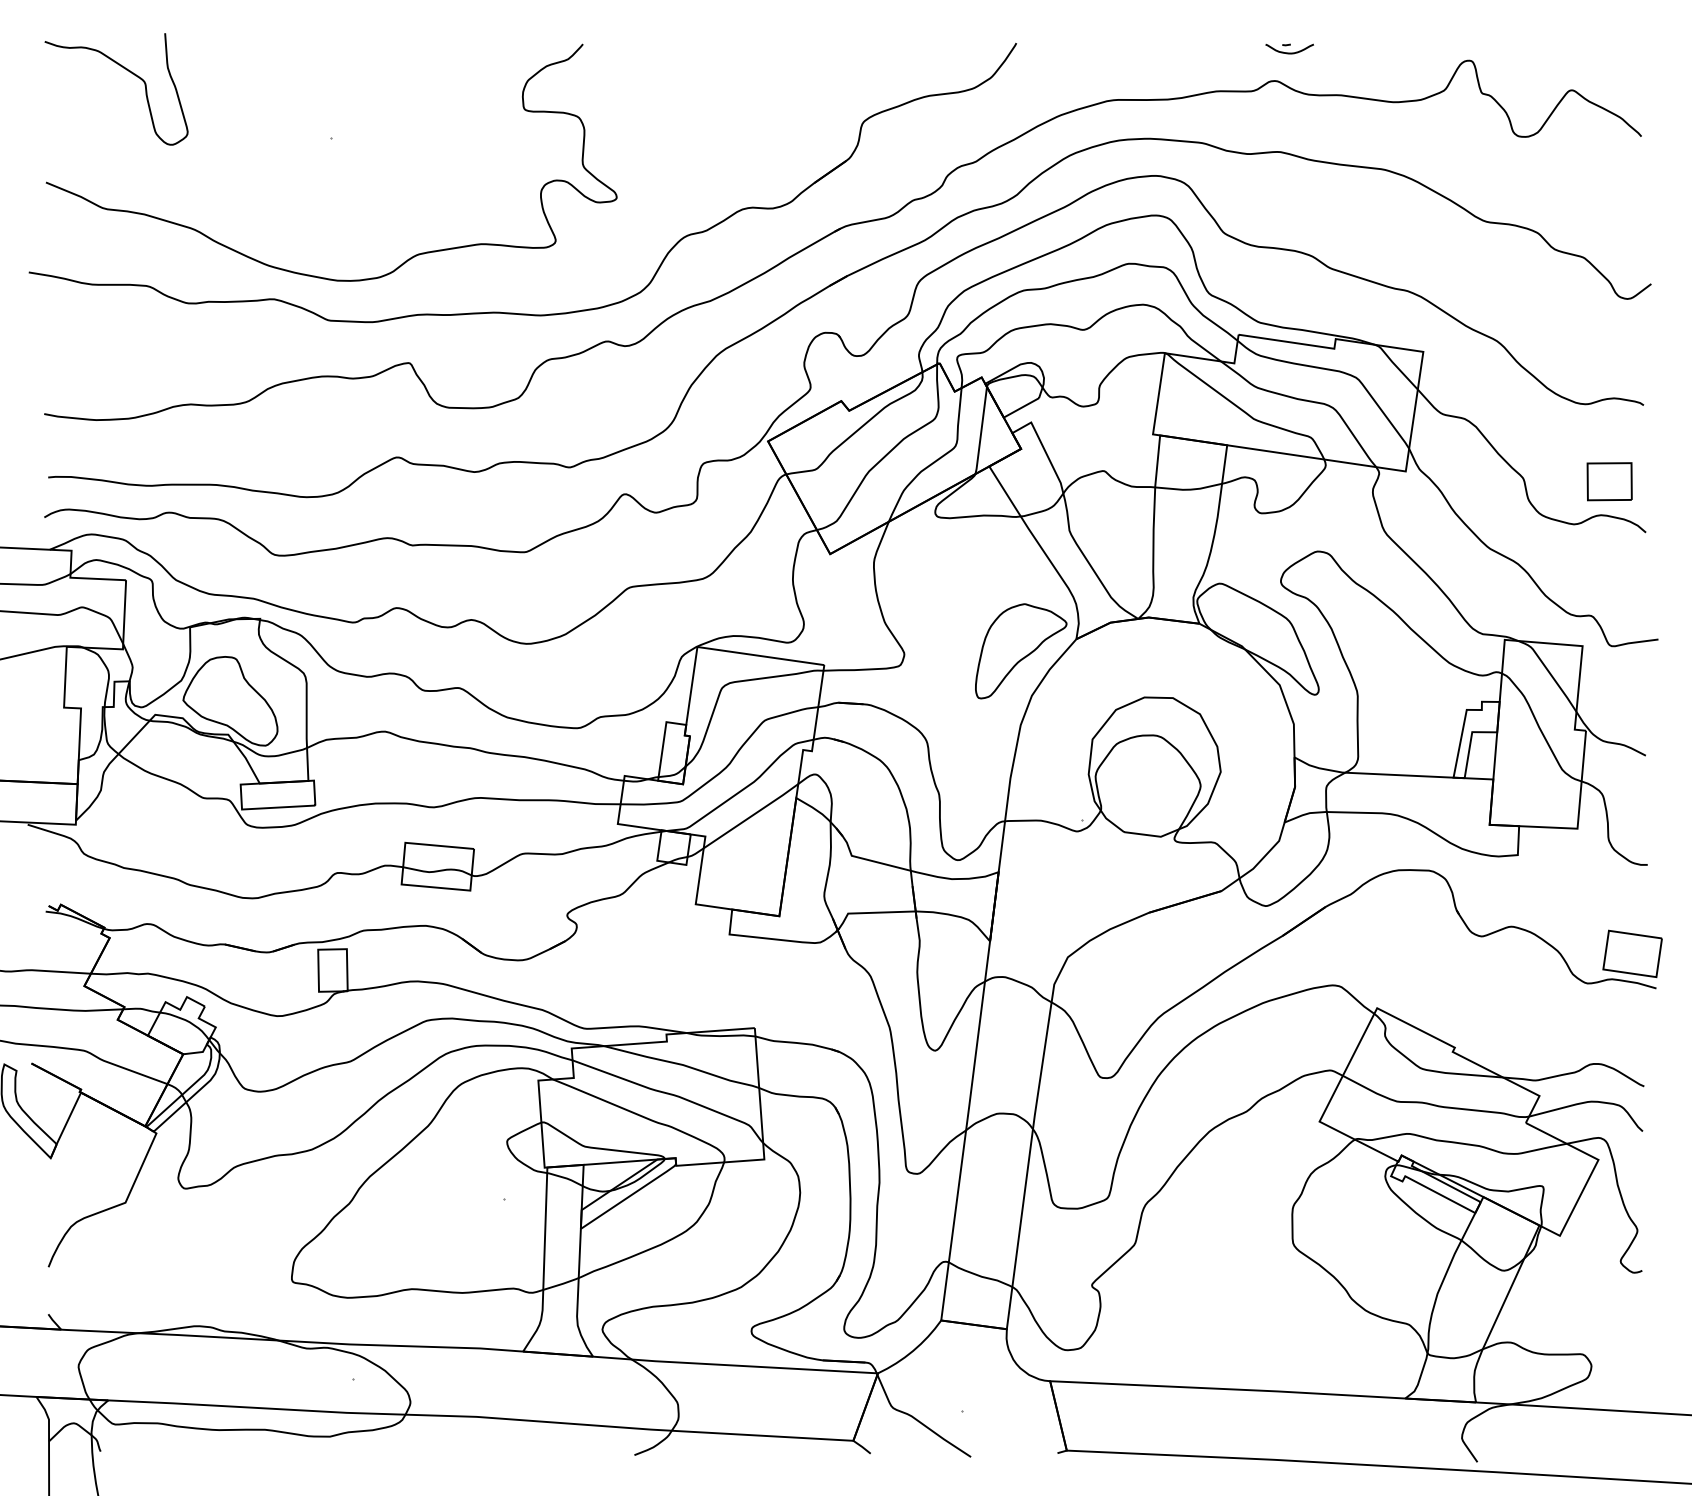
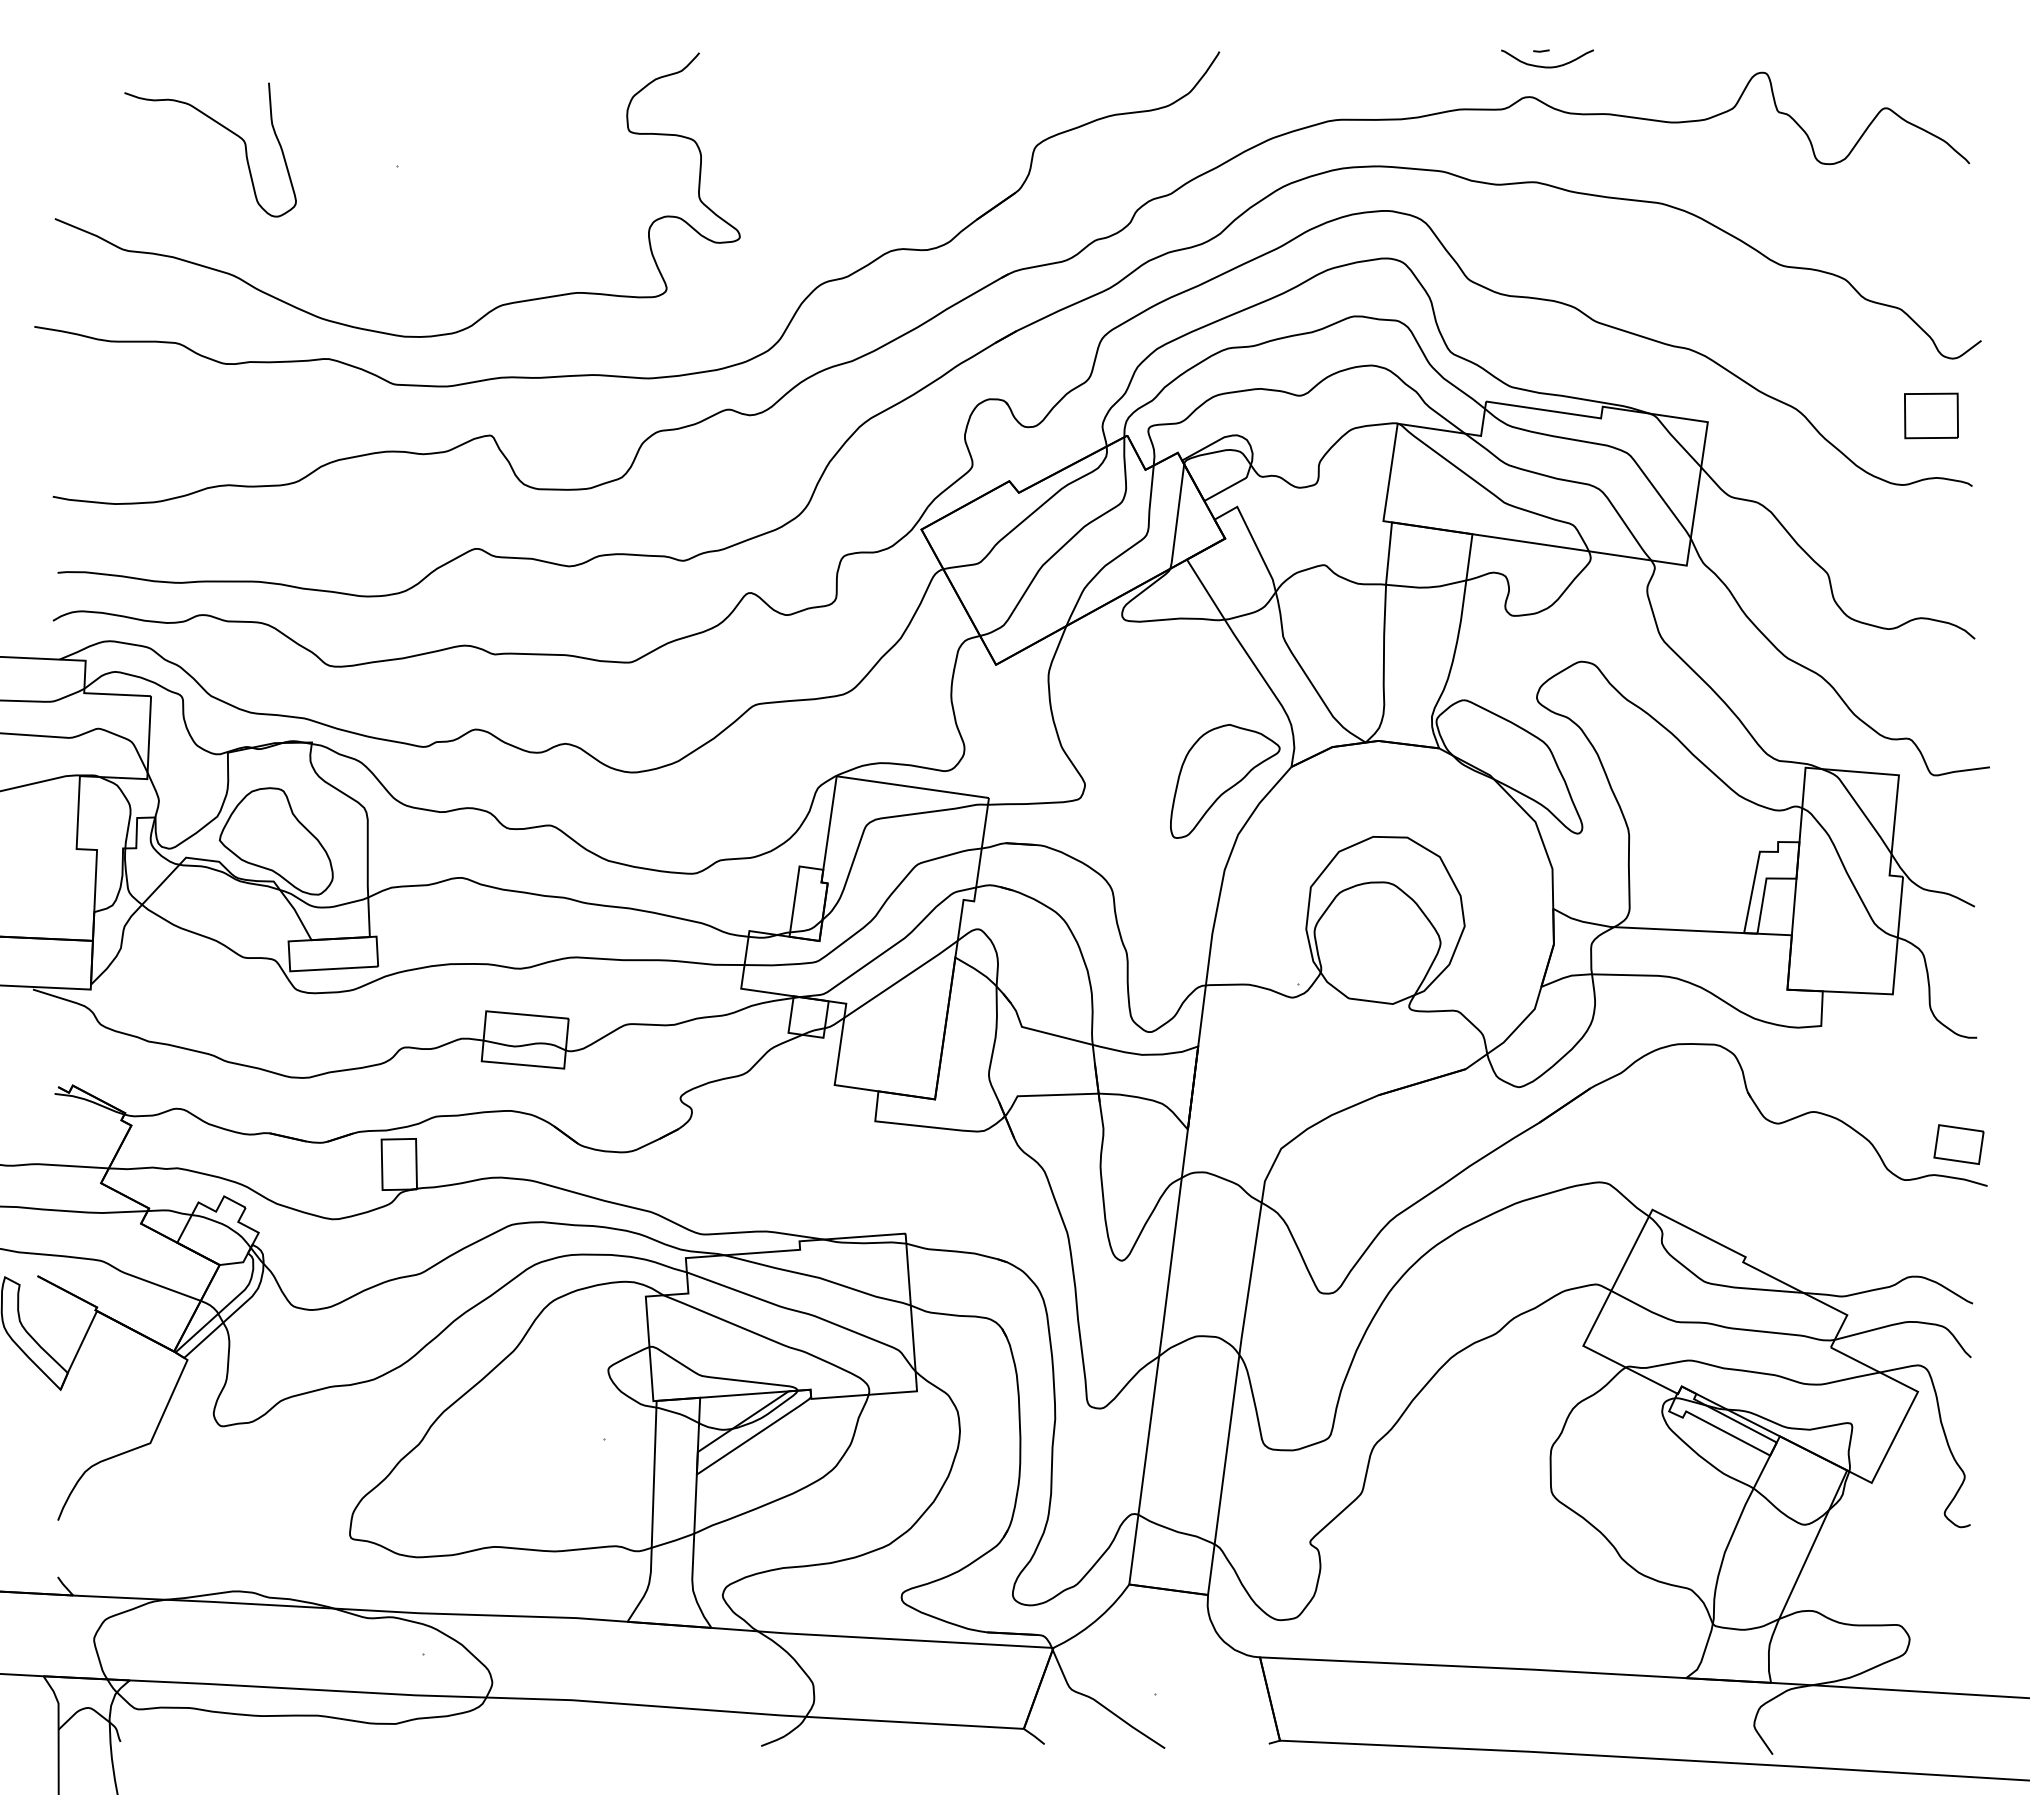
part: (1289, 48) -> (1547, 58), size x1.6
curve: (128, 71) -> (224, 128), moved
part: (1609, 481) -> (1931, 415), moved
part: (1632, 953) -> (1958, 1144), size x0.7

